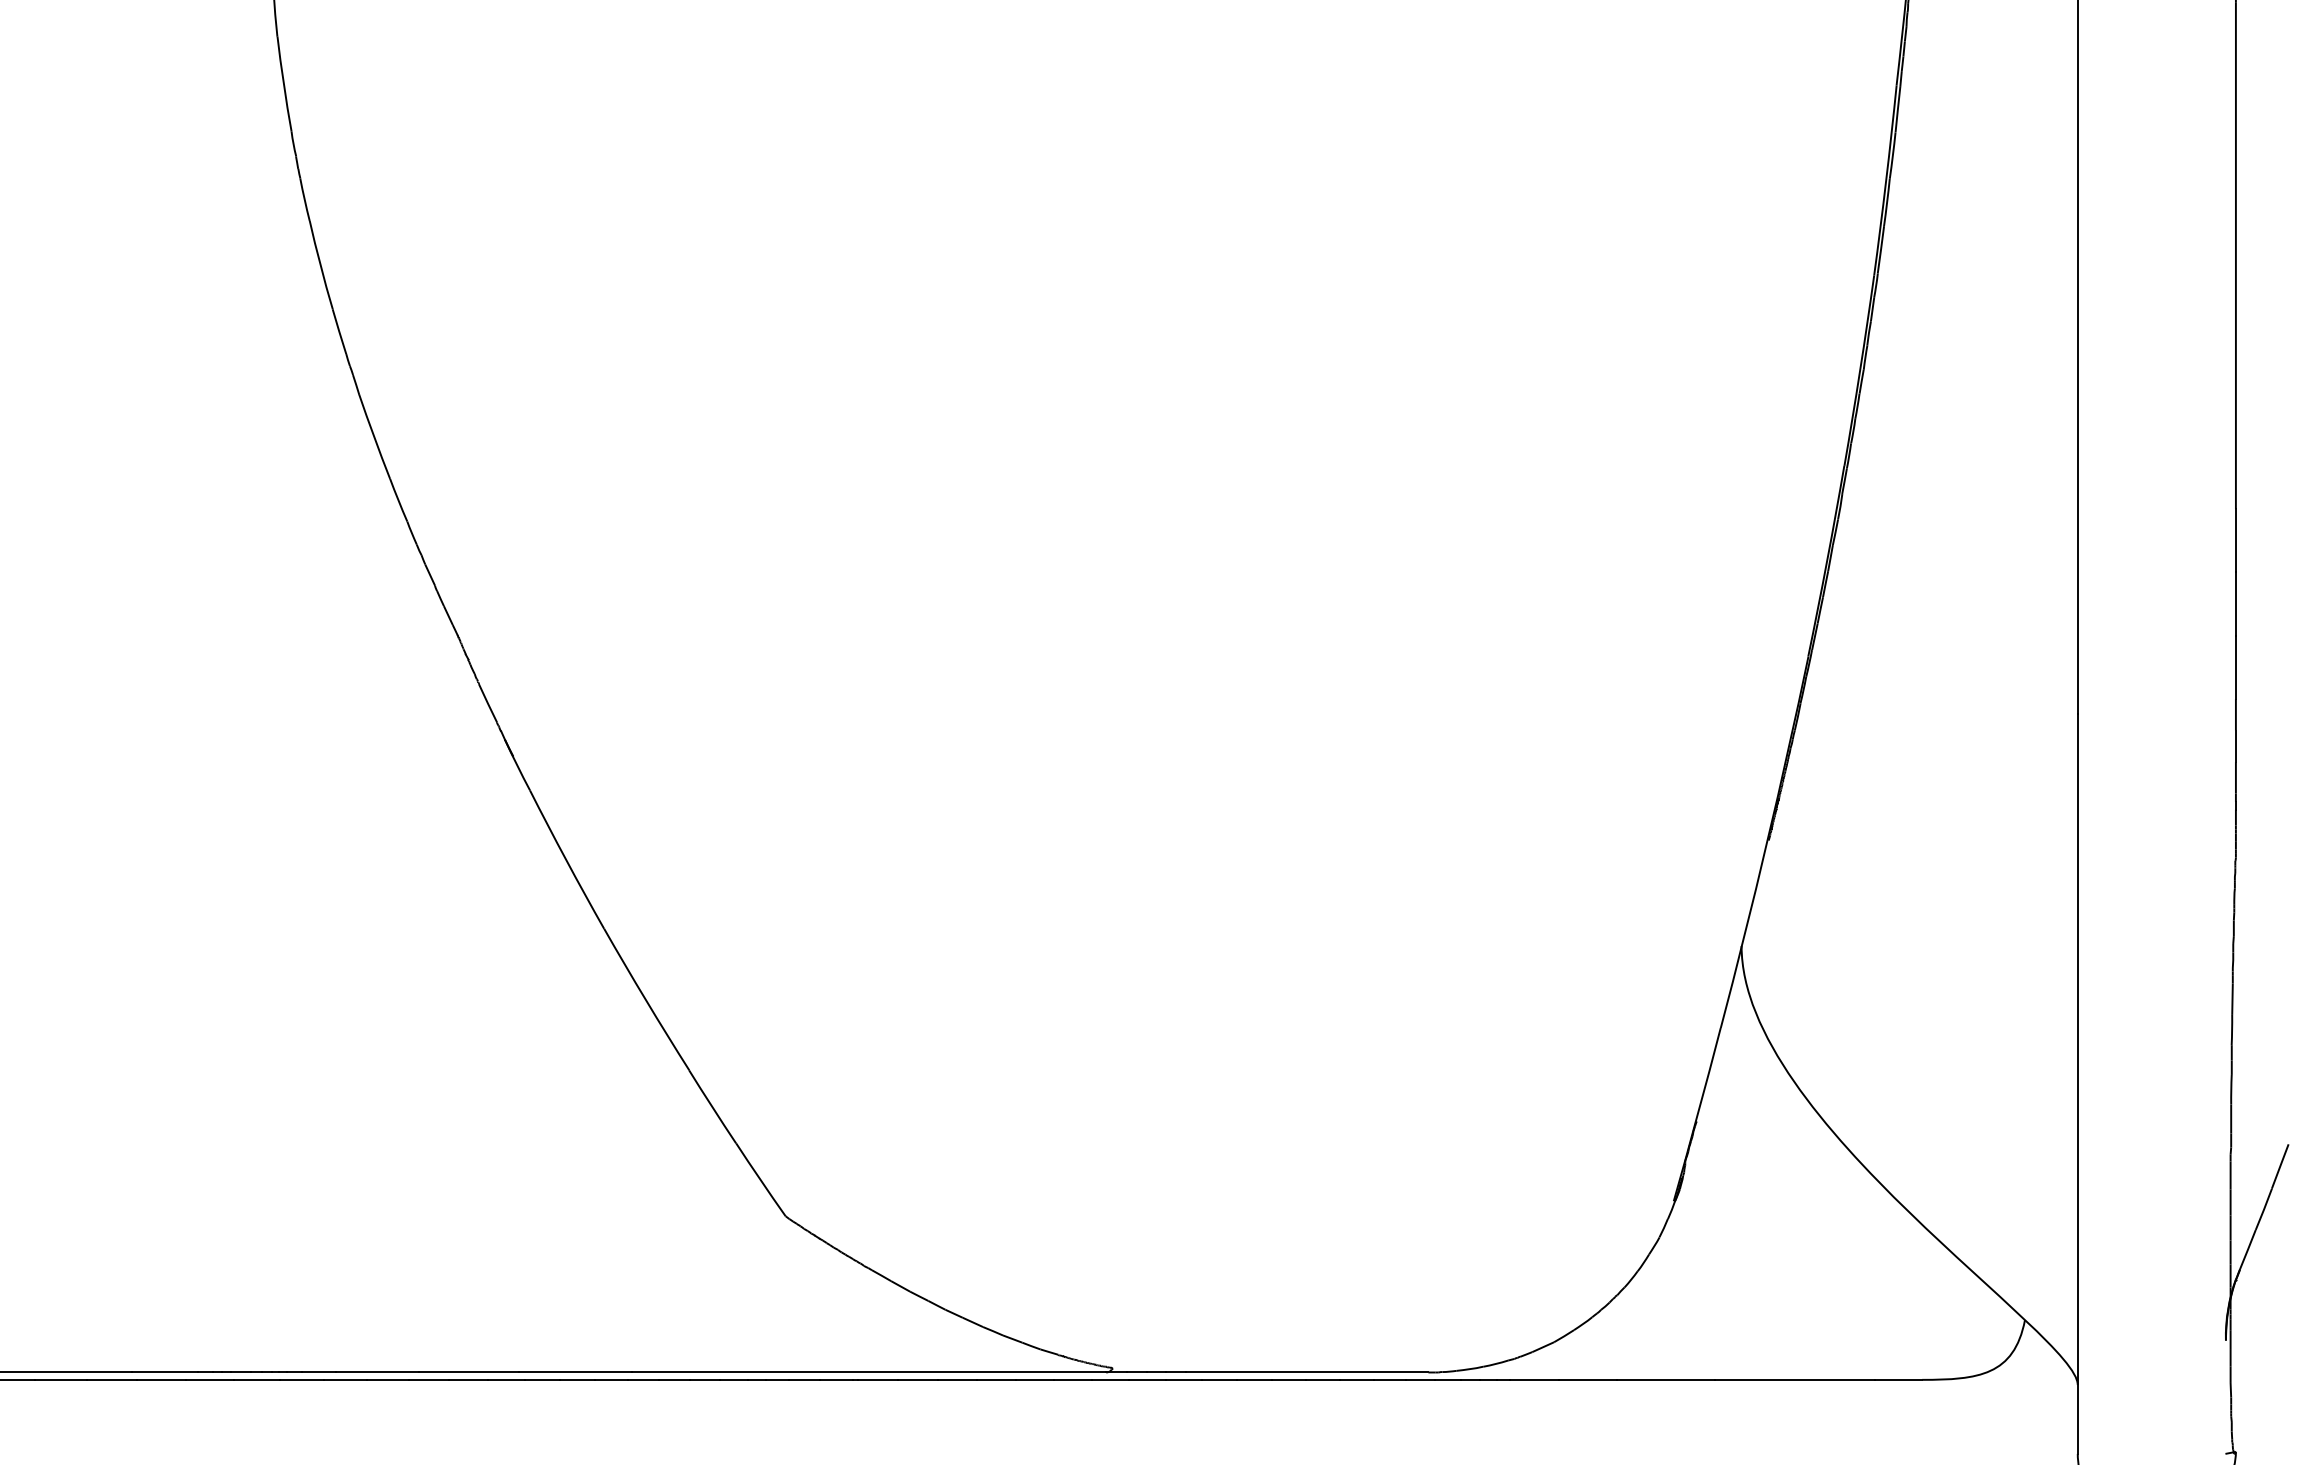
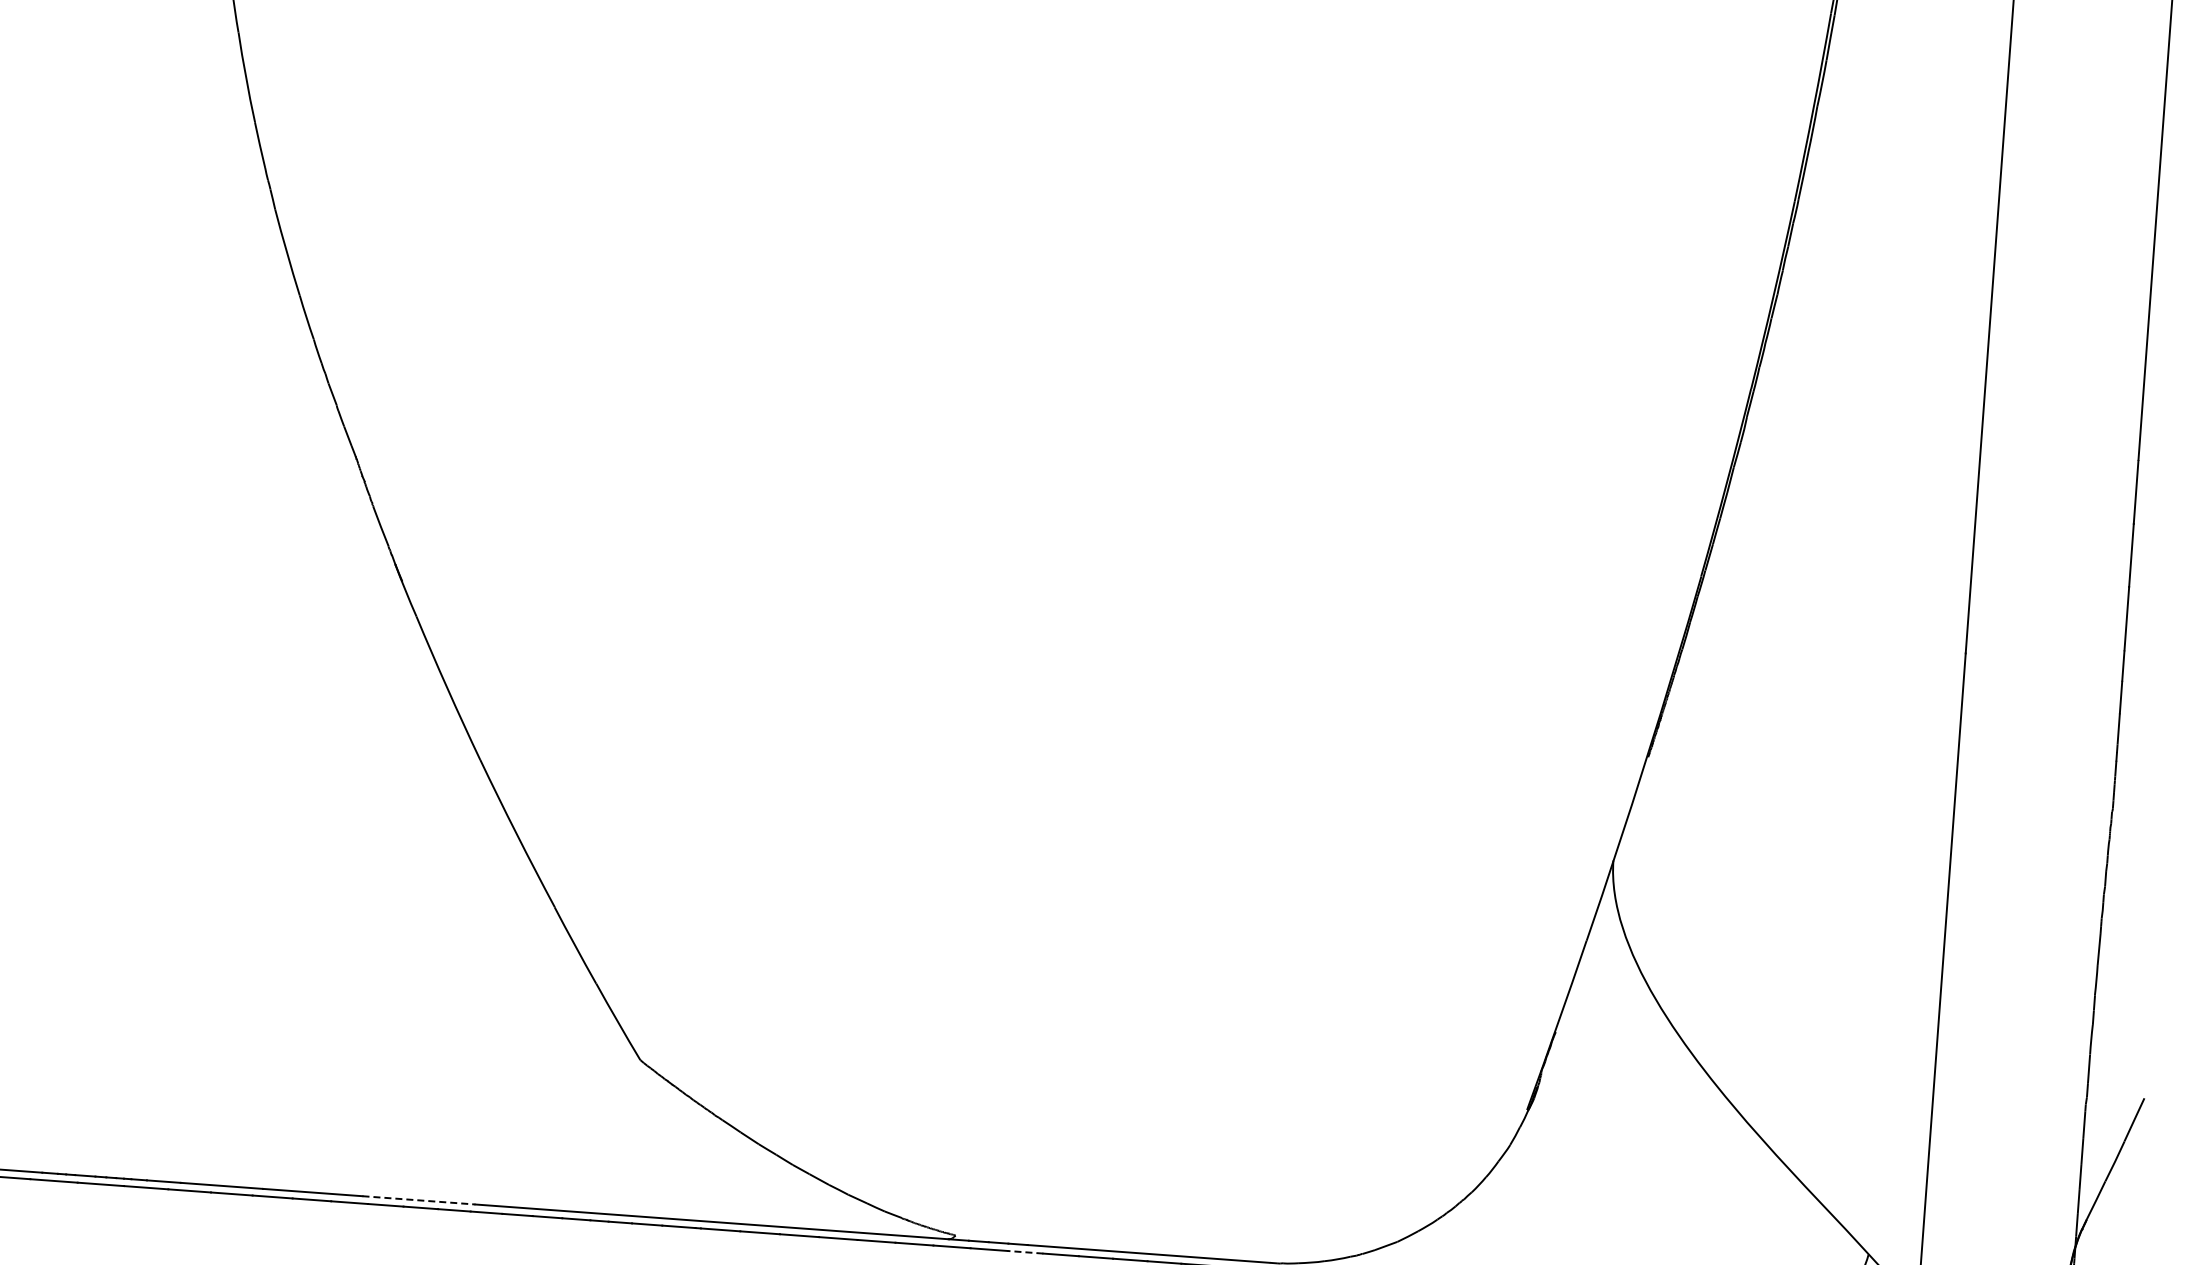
line: (575, 1372) -> (419, 1200), solid -> dashed
line: (1183, 1379) -> (1025, 1251), solid -> dashed

